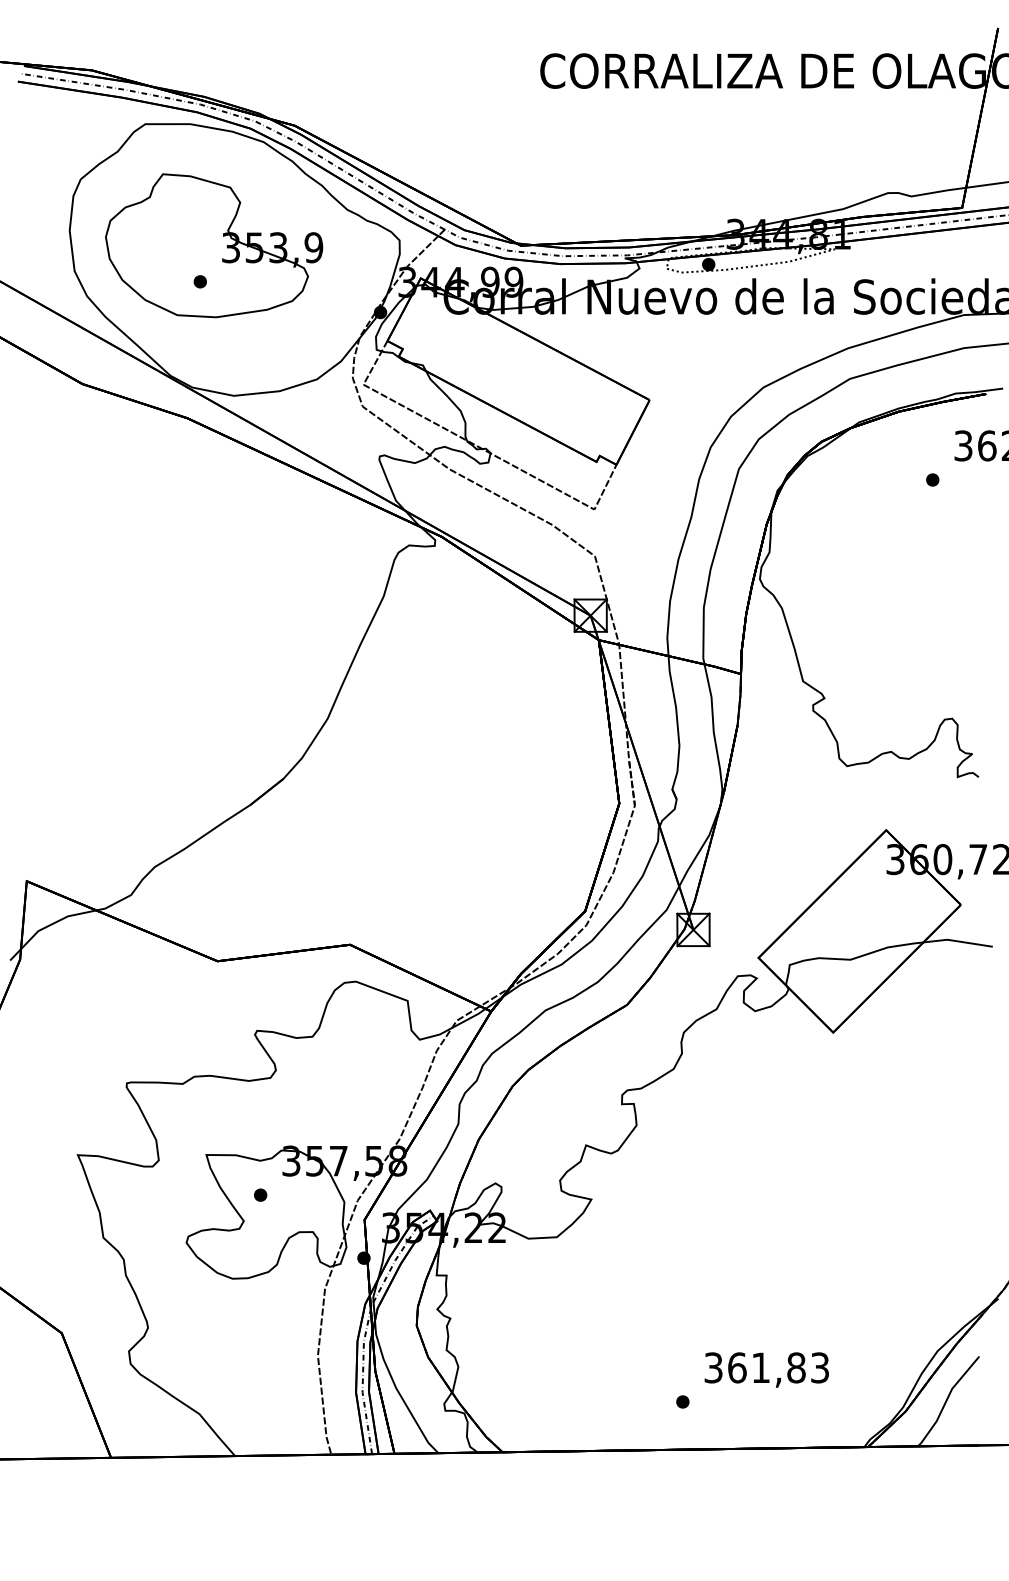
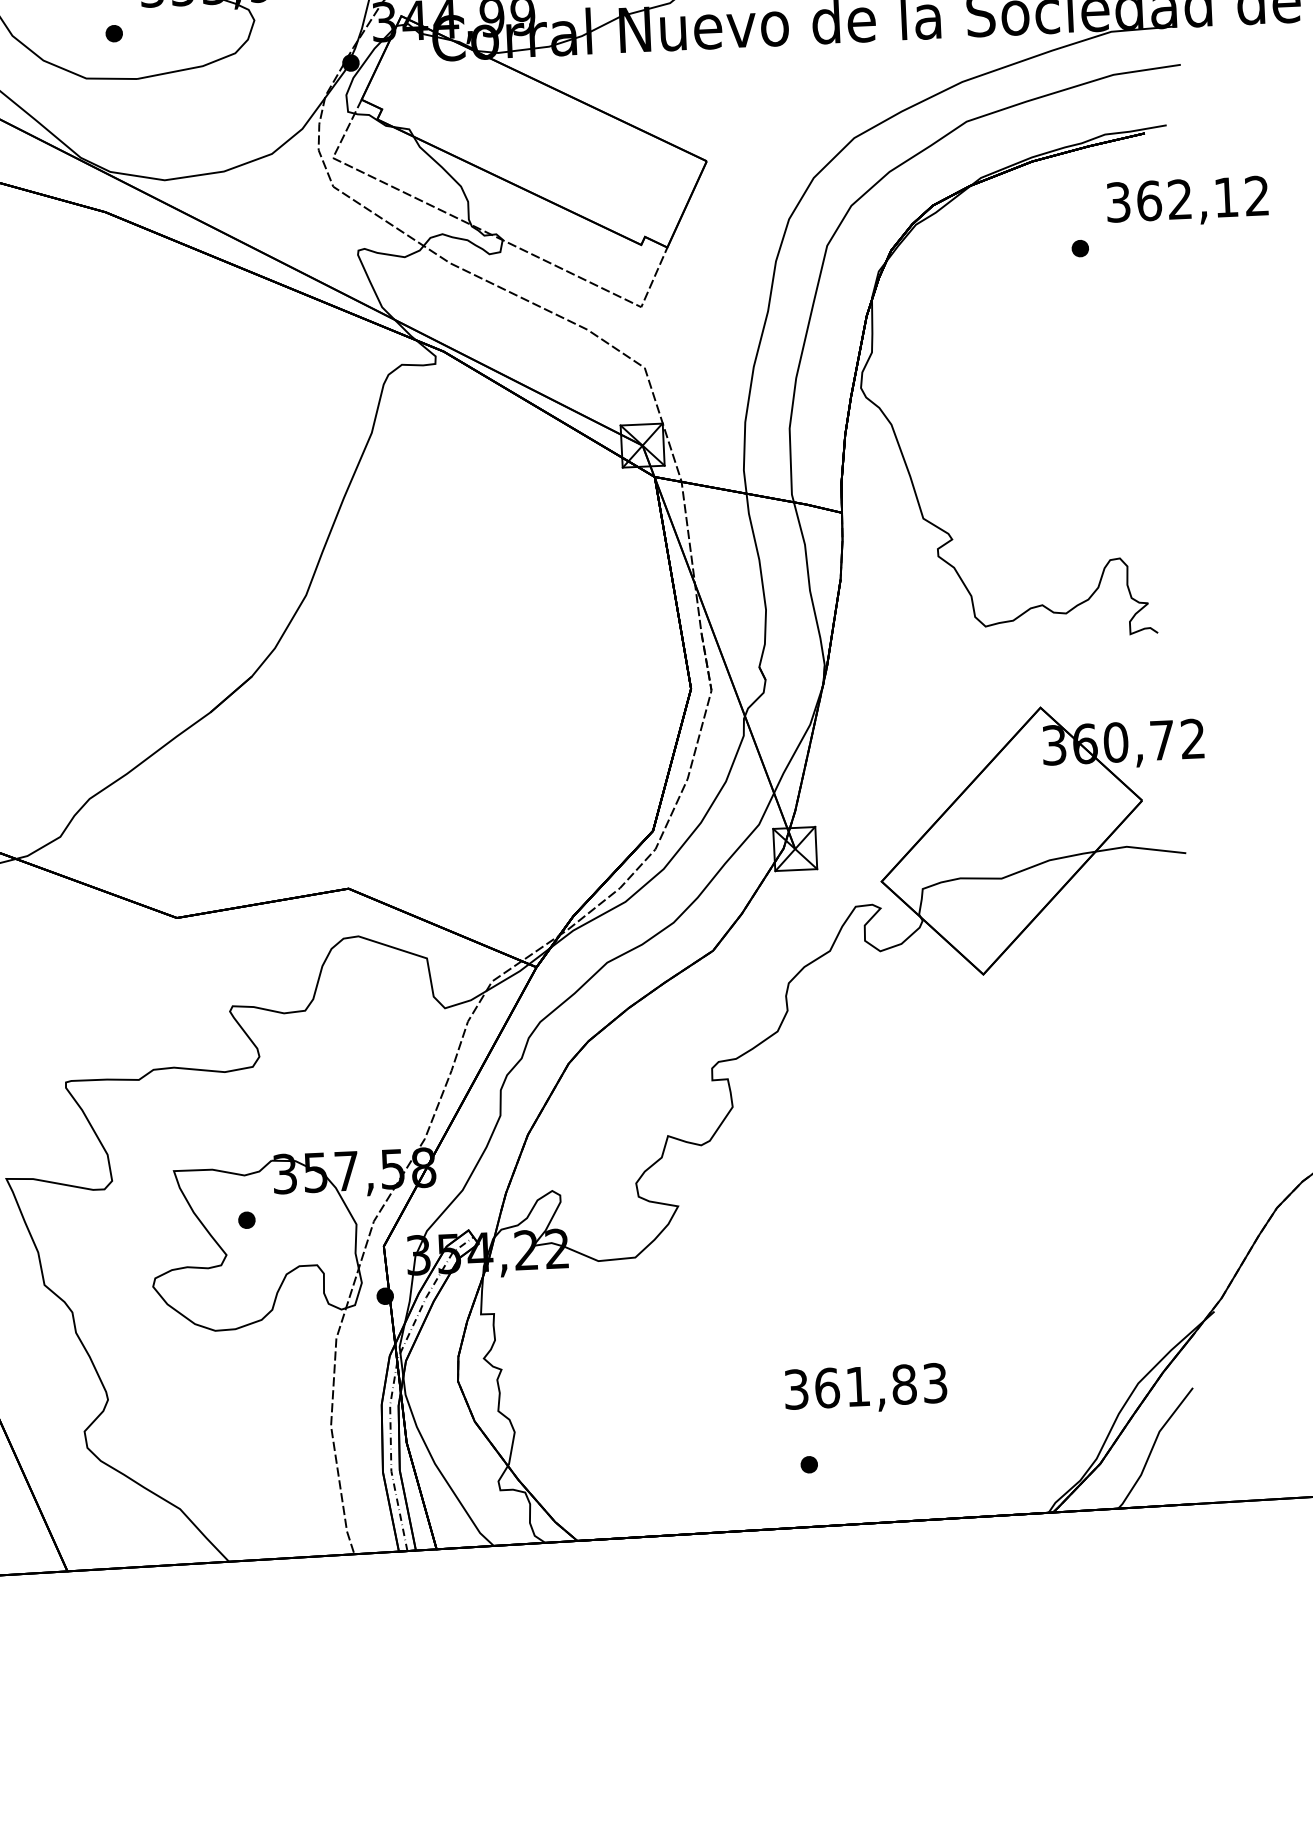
text: (766, 1369) -> (865, 1388), moved

